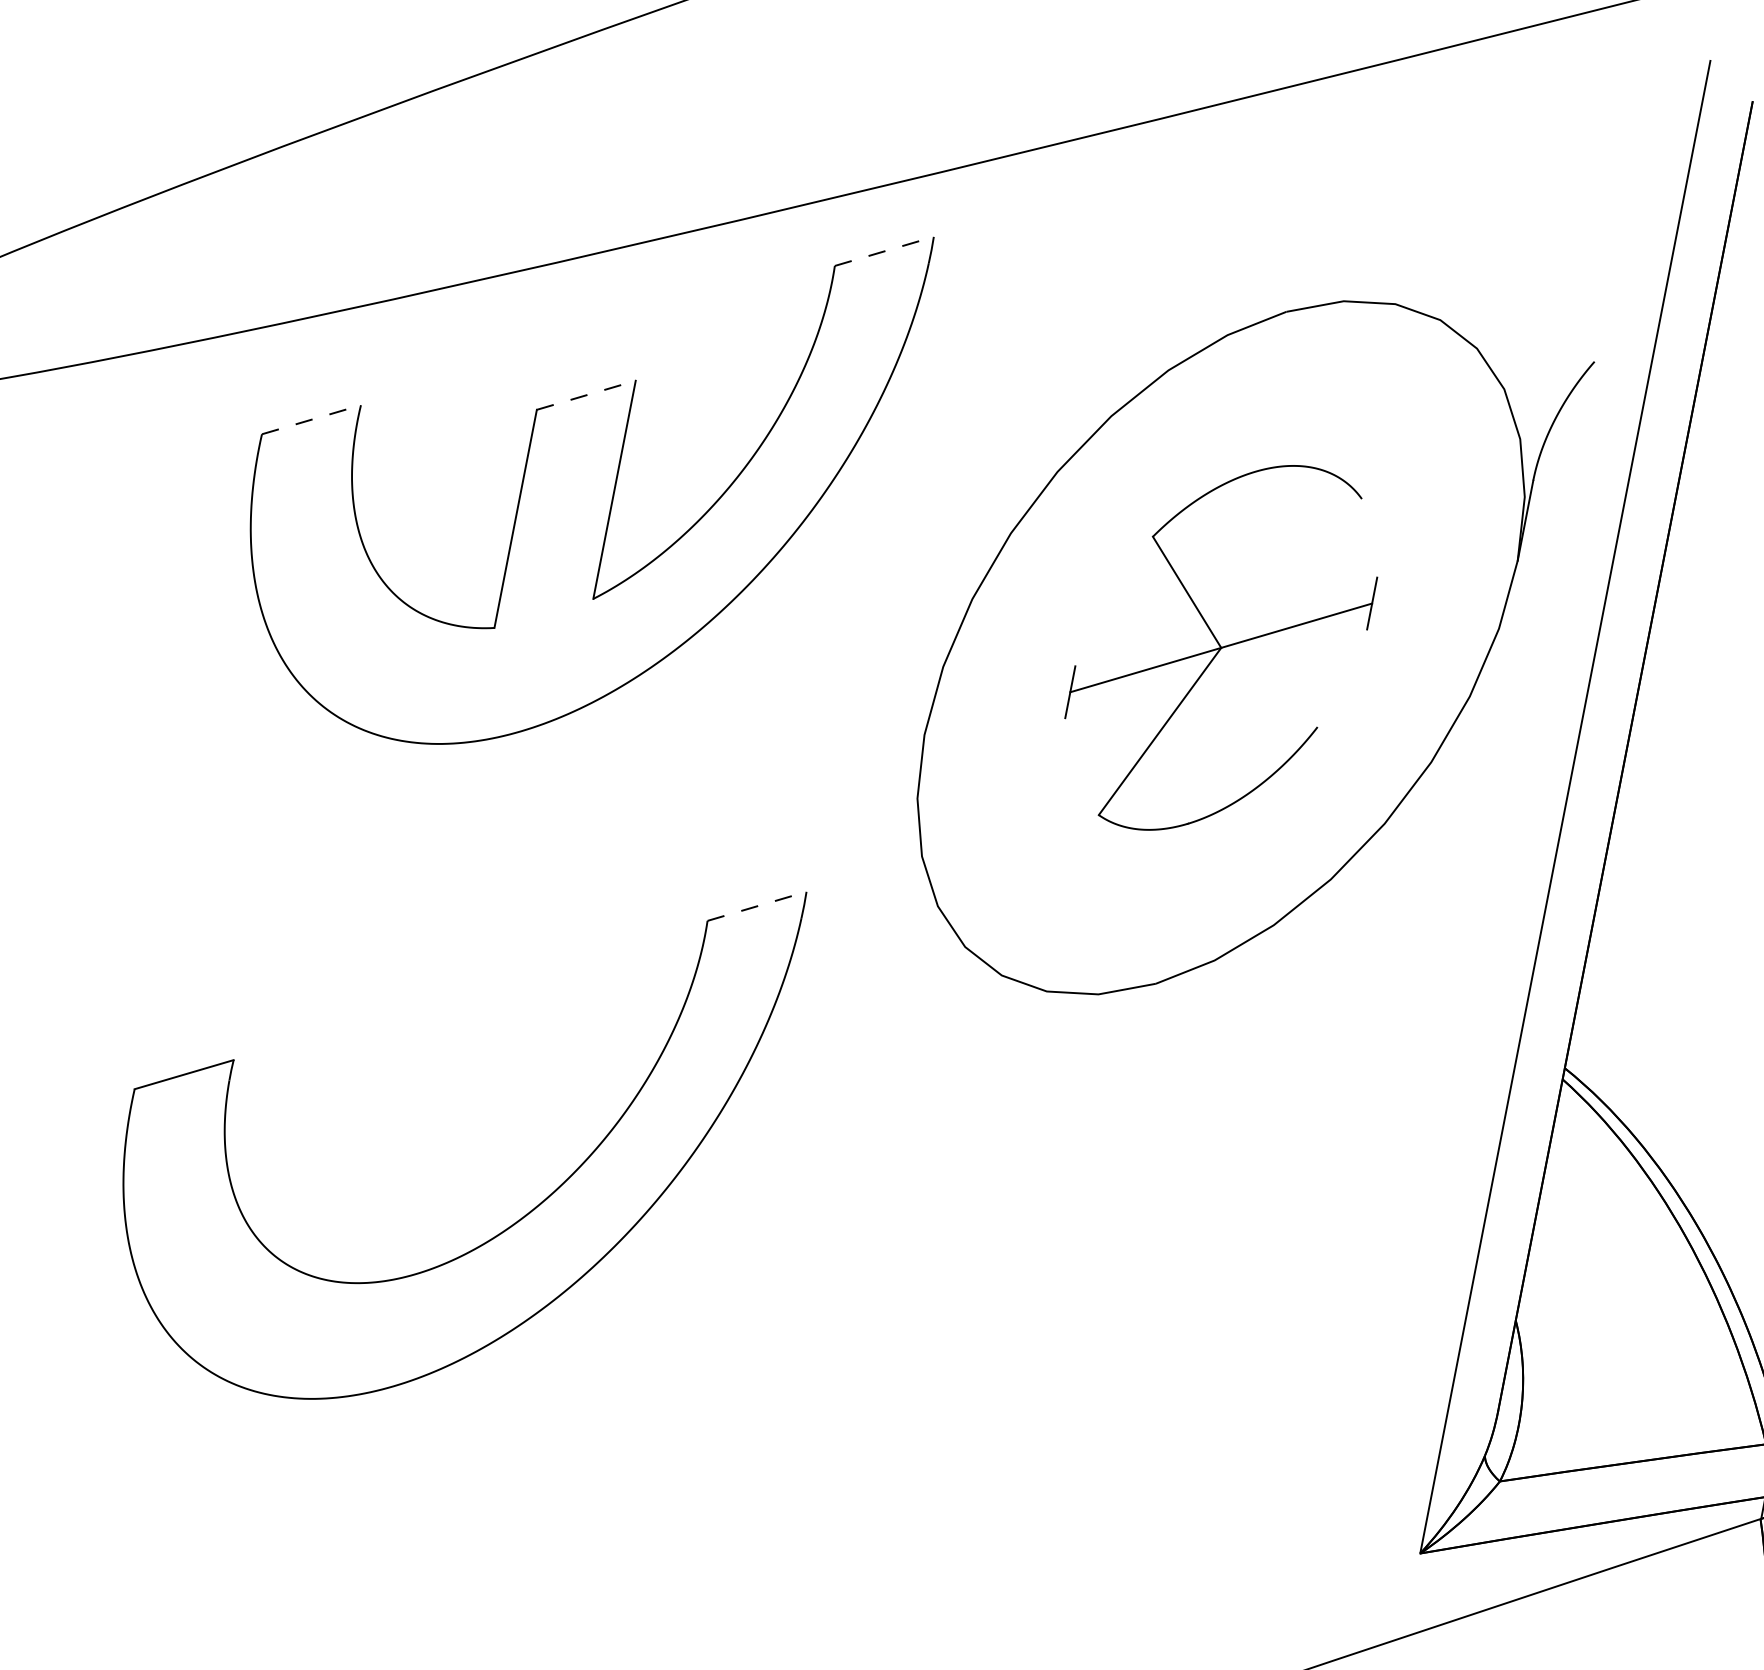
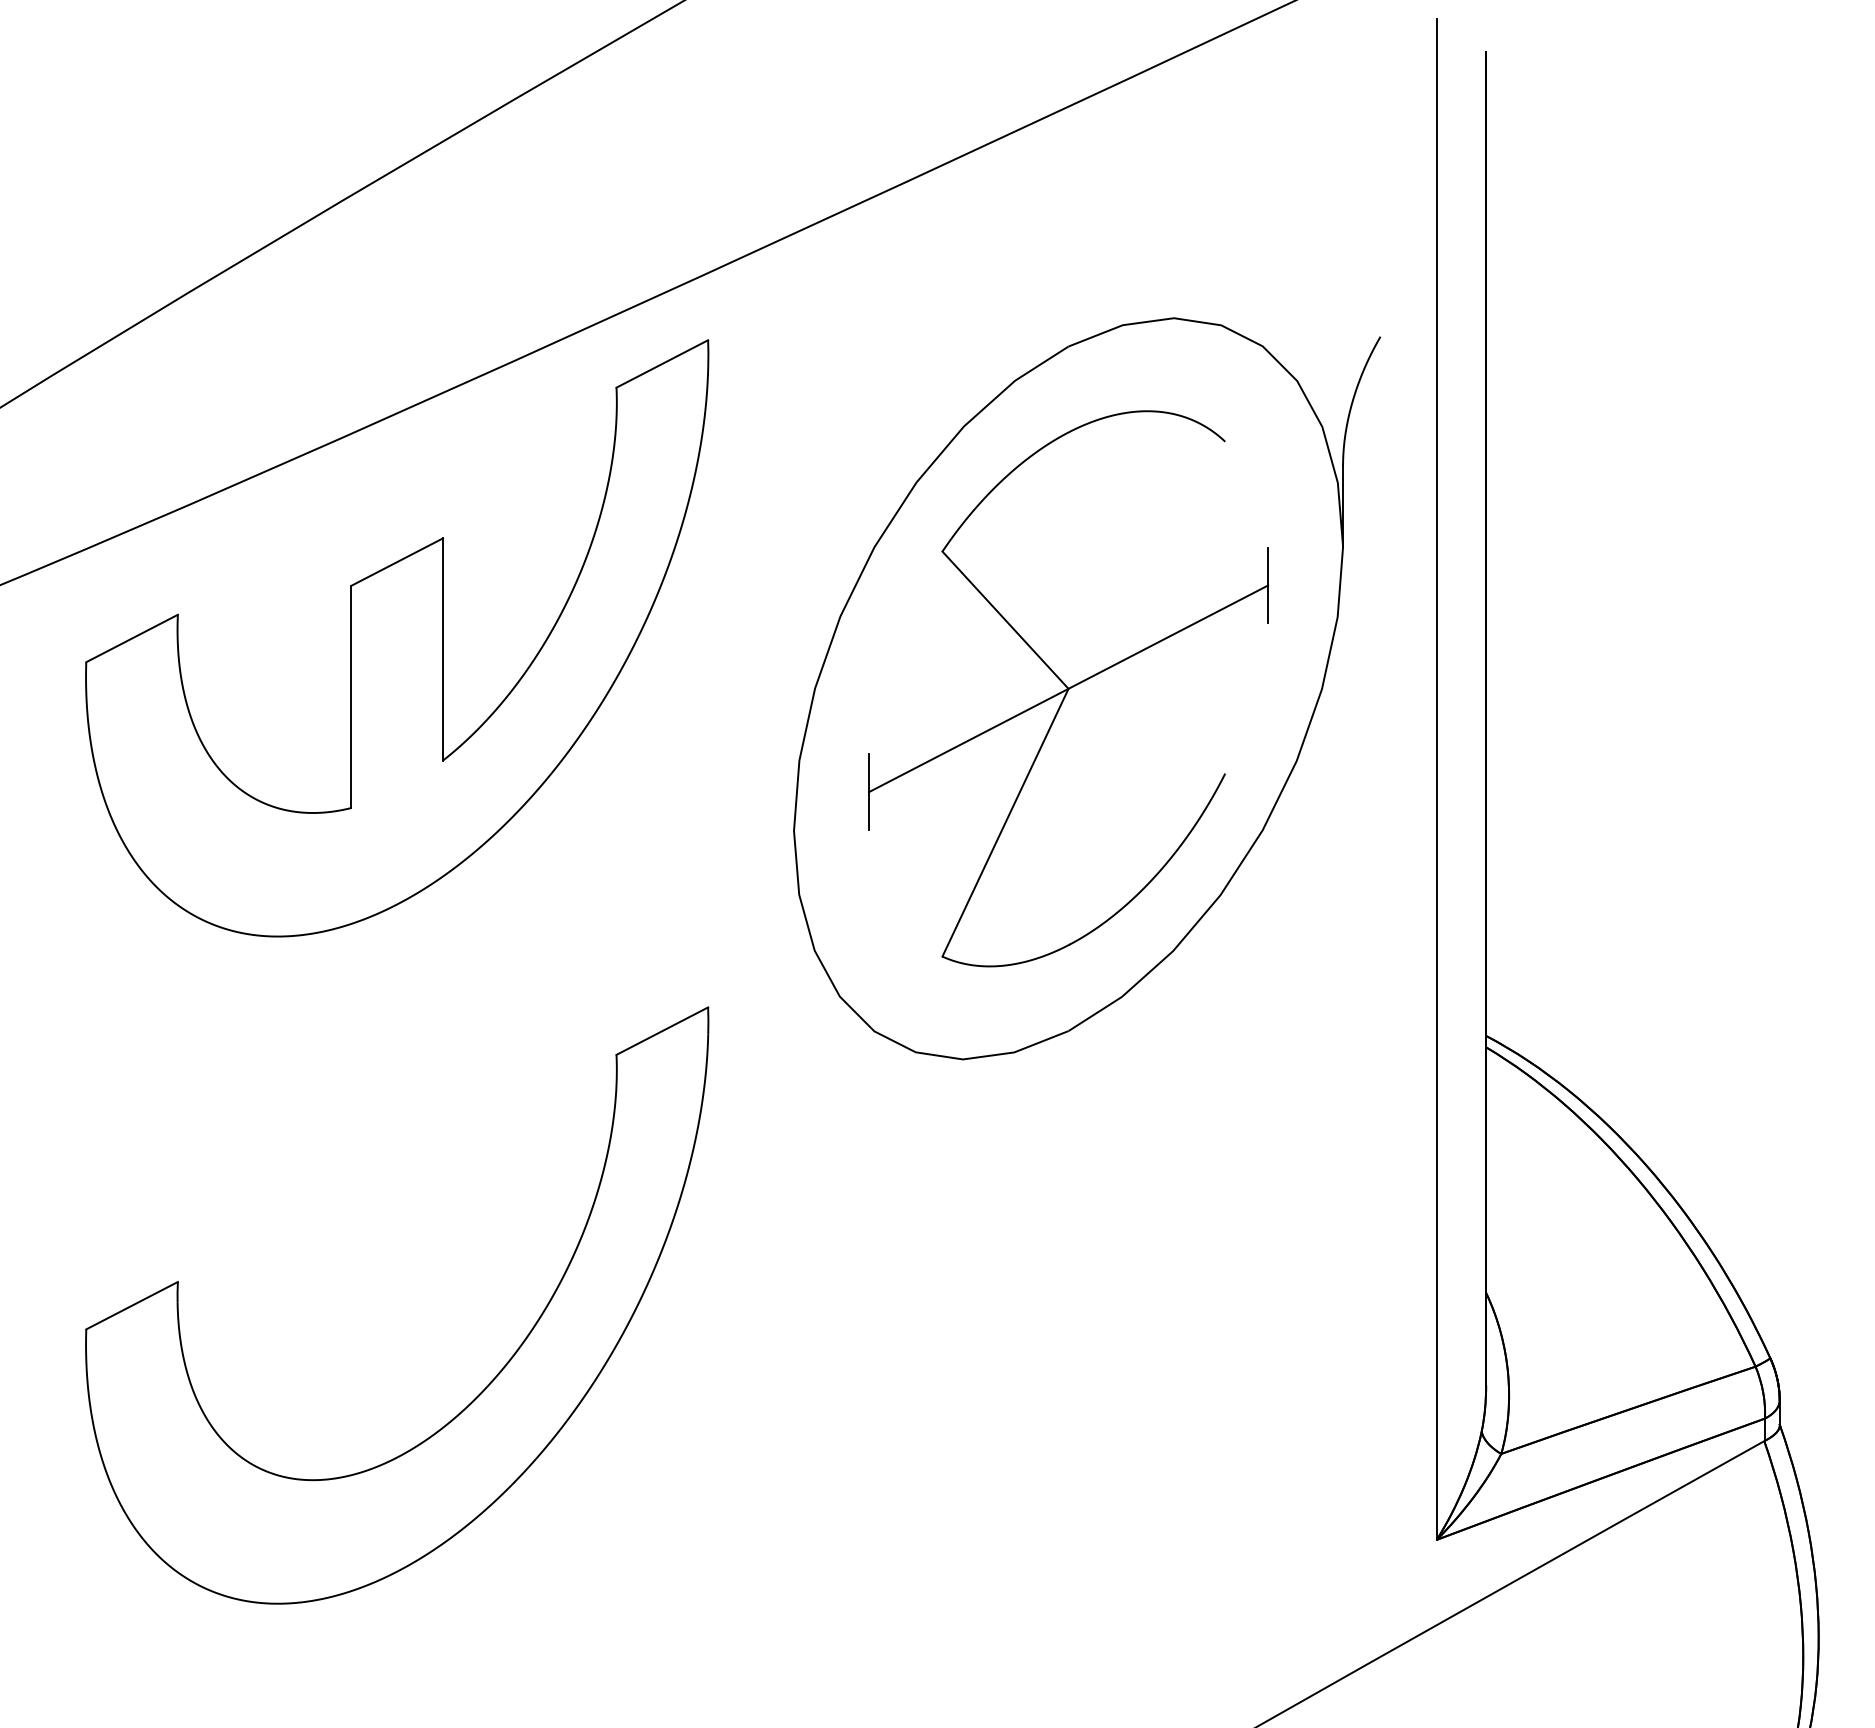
line: (884, 250) -> (662, 363), dashed -> solid
line: (586, 395) -> (397, 562), dashed -> solid
line: (311, 419) -> (132, 638), dashed -> solid
part: (1221, 647) -> (1068, 688), size x1.43
line: (757, 906) -> (662, 1031), dashed -> solid

